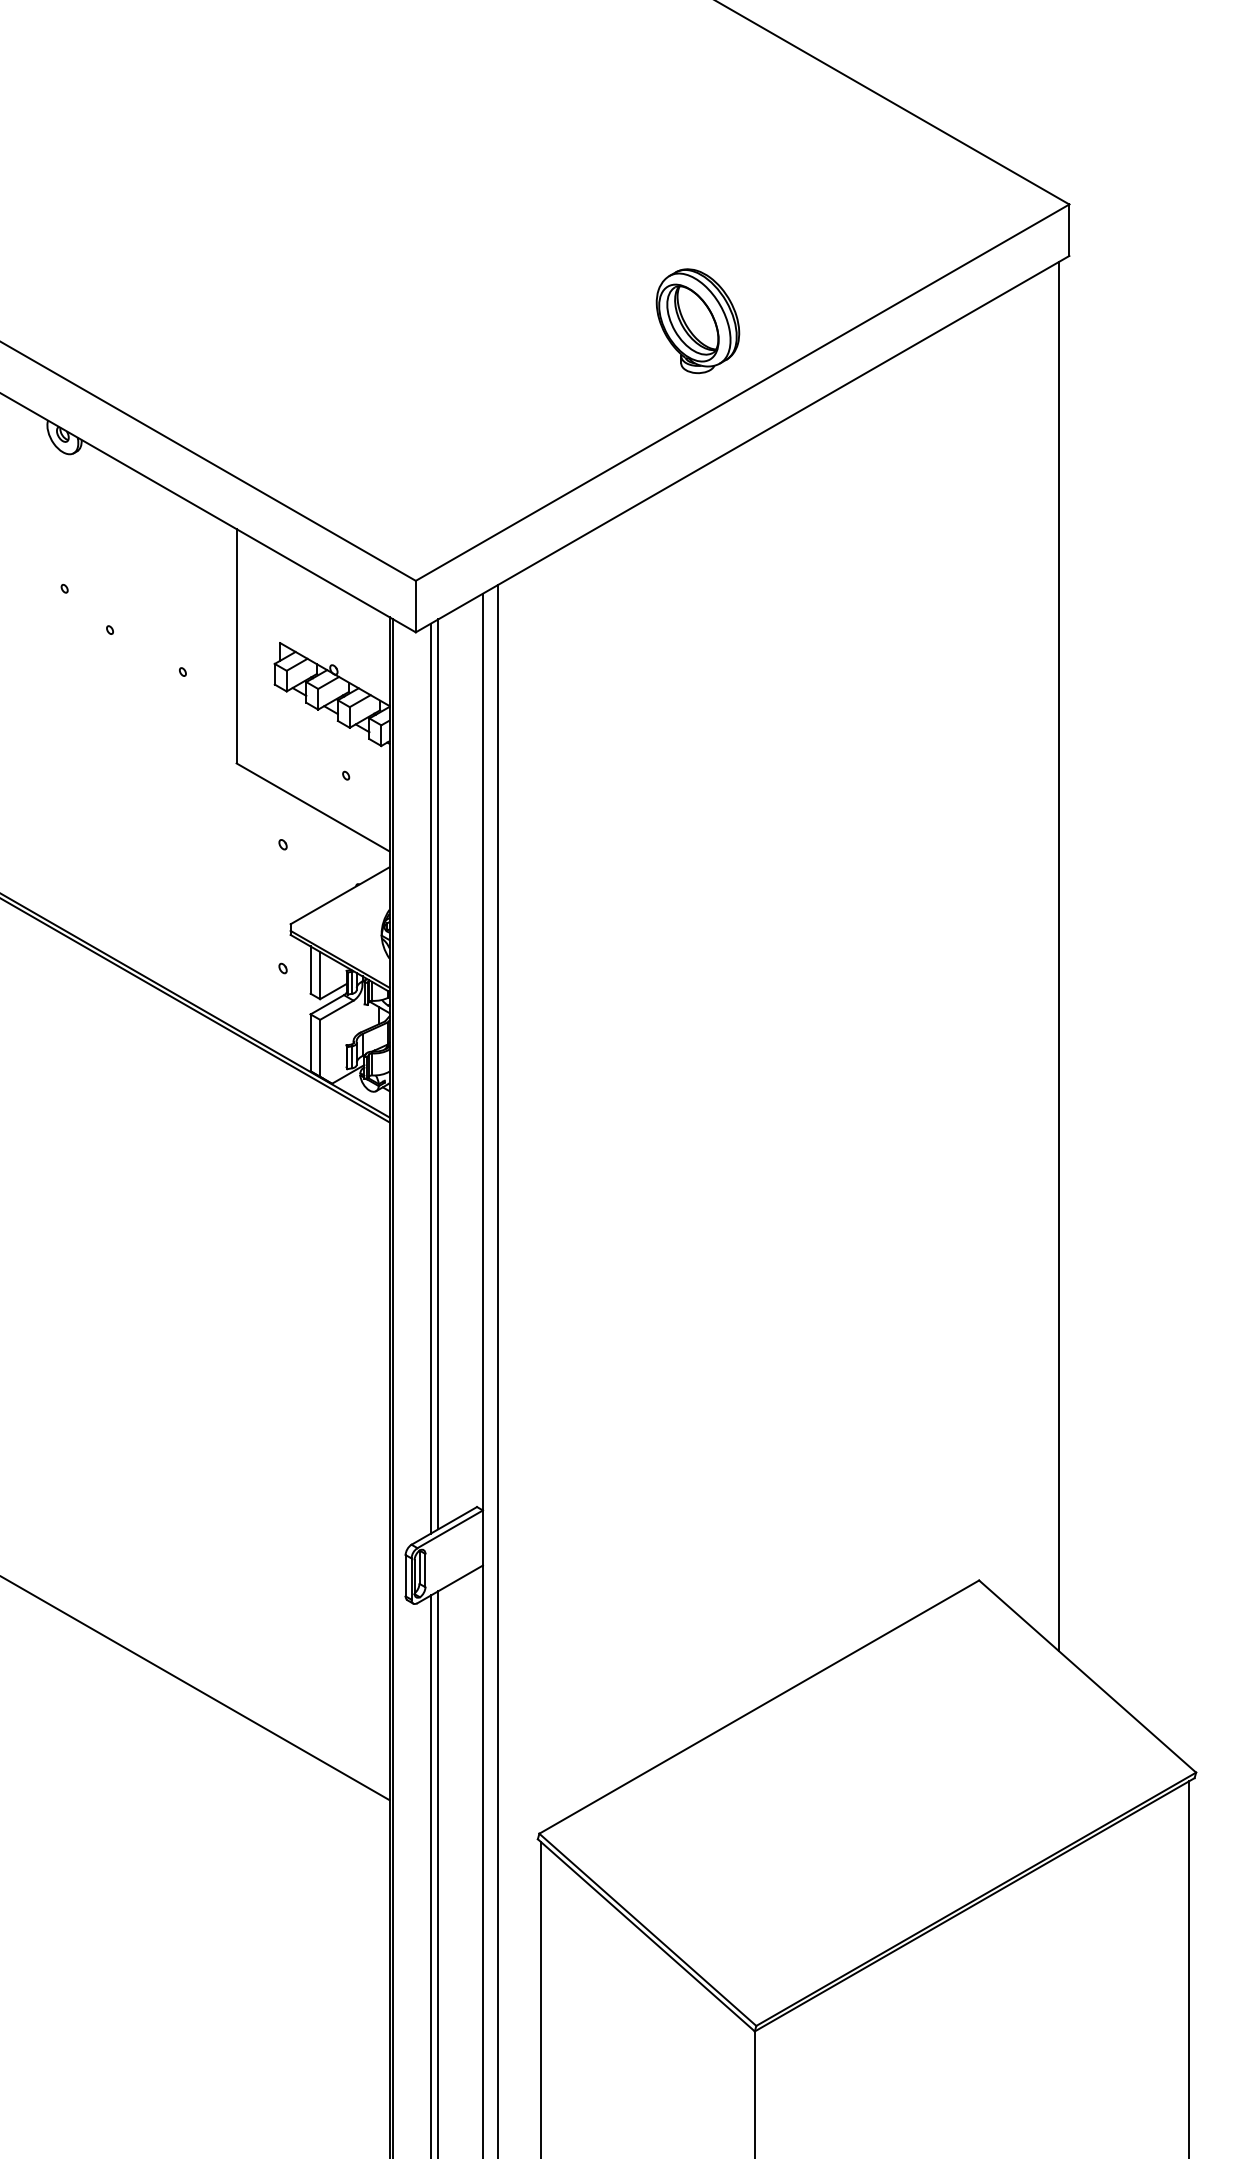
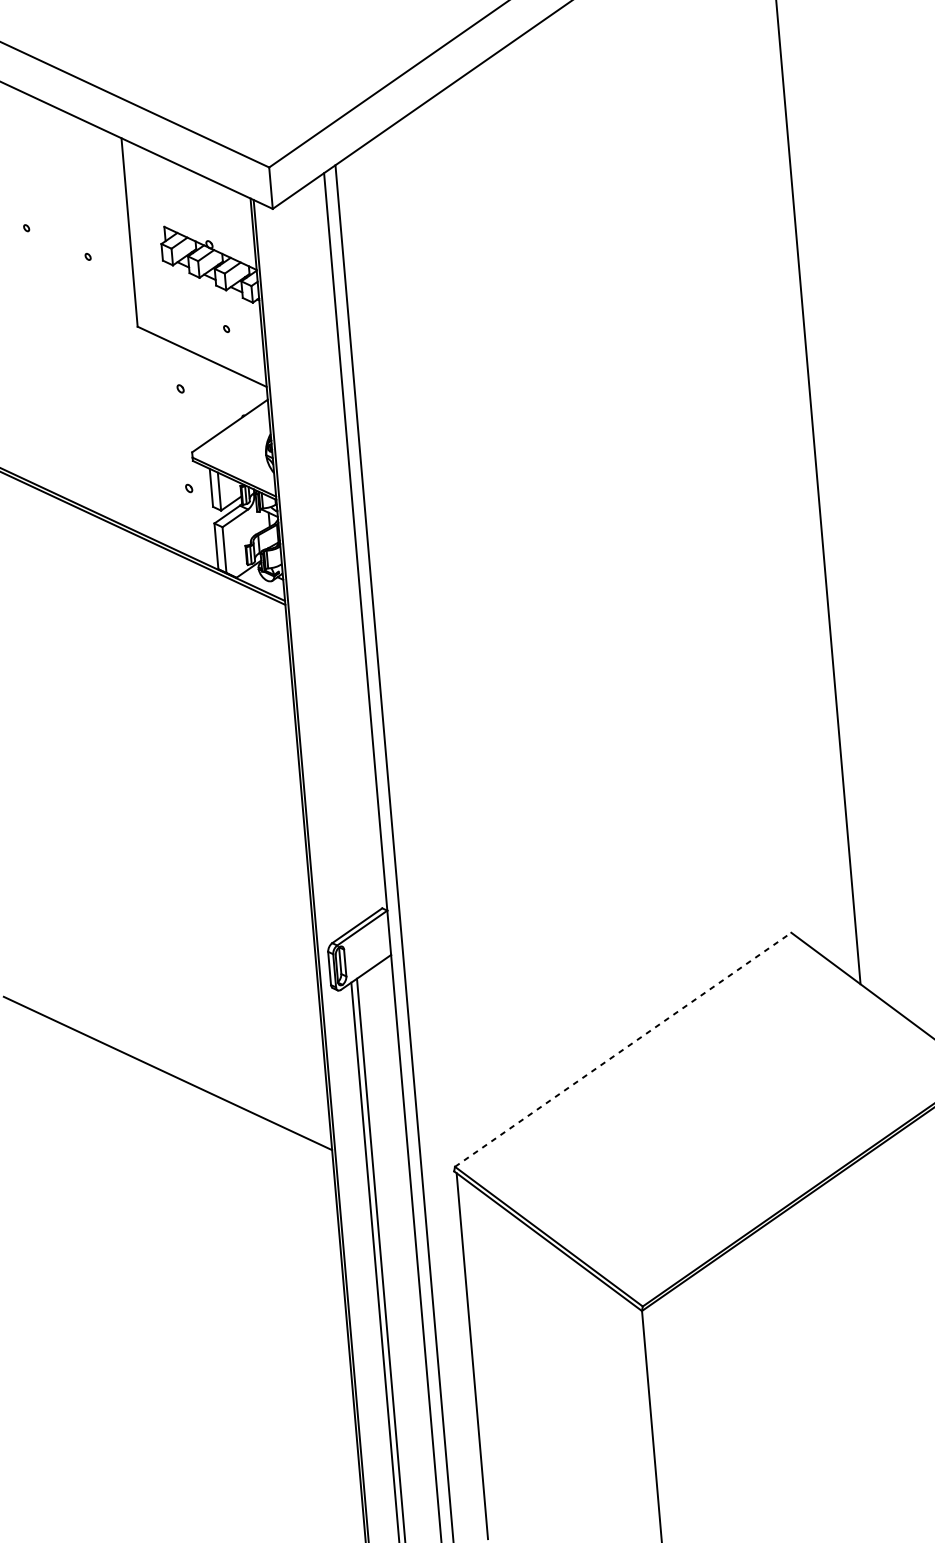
line: (438, 1074) -> (321, 563), removed
line: (430, 1078) -> (315, 566), removed
line: (759, 1707) -> (623, 1050), solid -> dashed

